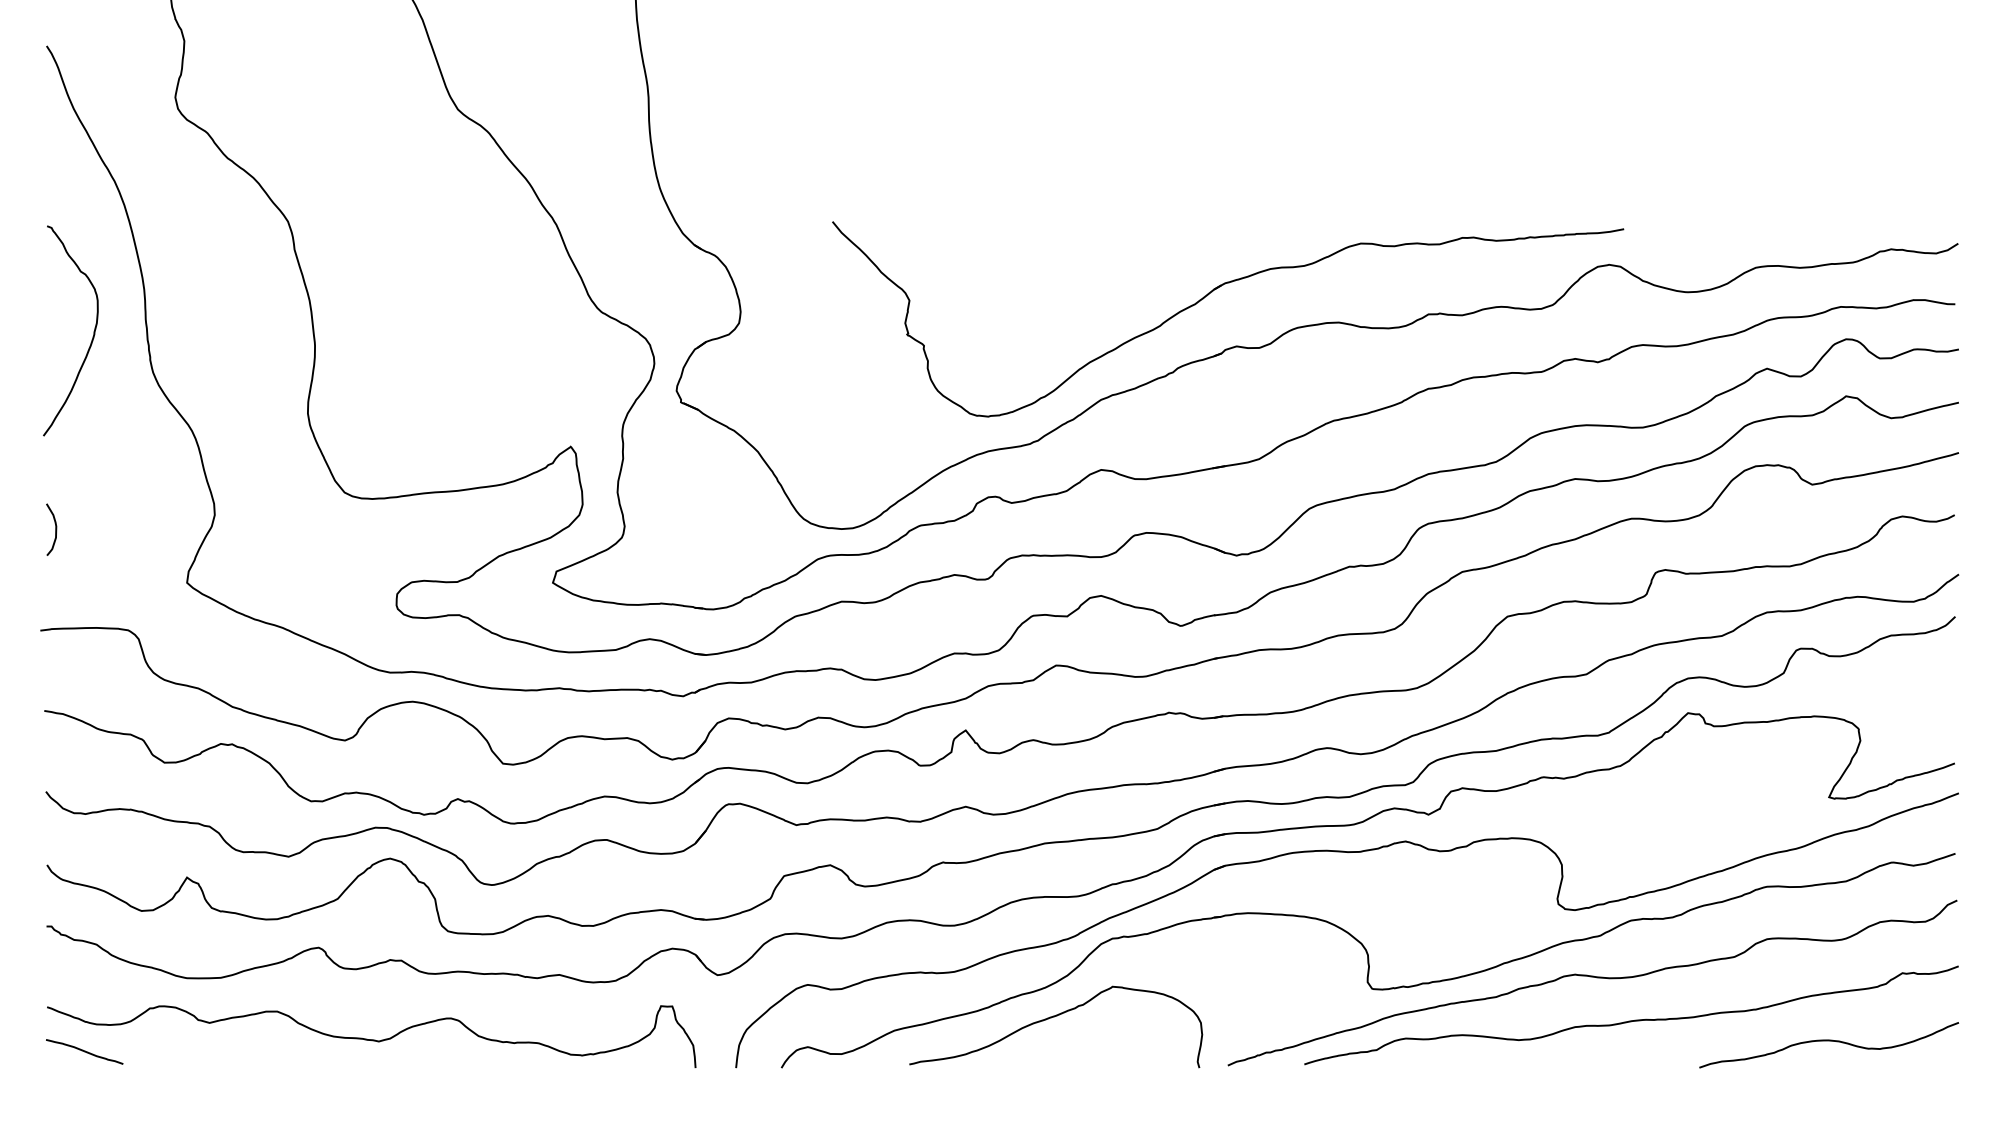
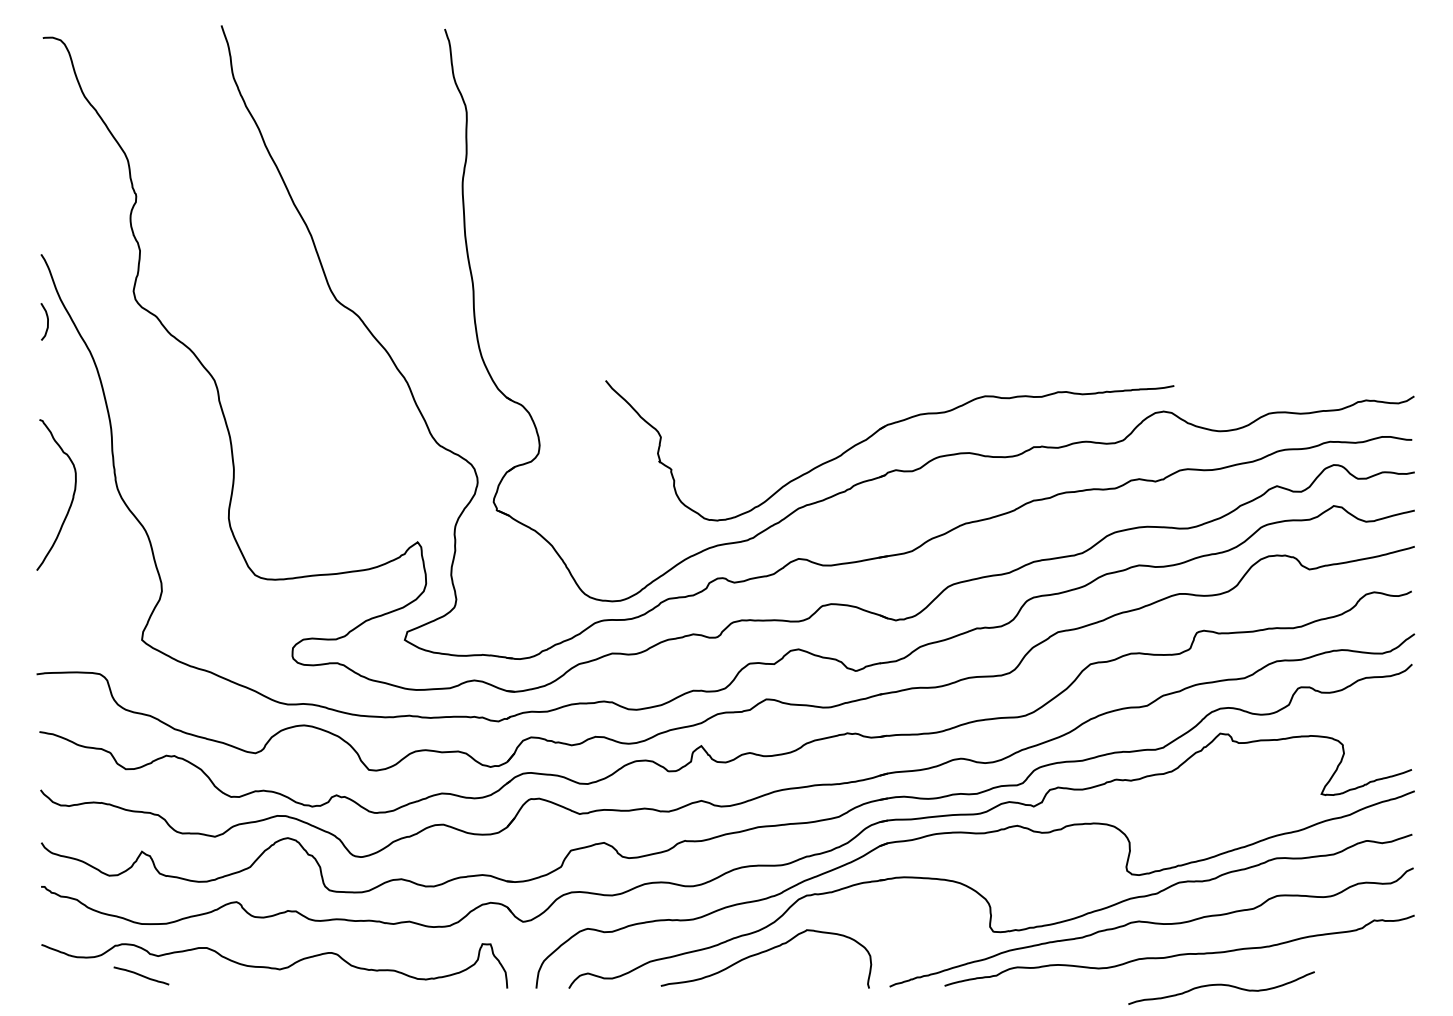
curve: (91, 337) -> (71, 499), moved
curve: (55, 529) -> (47, 321), moved
curve: (1829, 1041) -> (1221, 985), moved
curve: (84, 1051) -> (141, 975), moved

